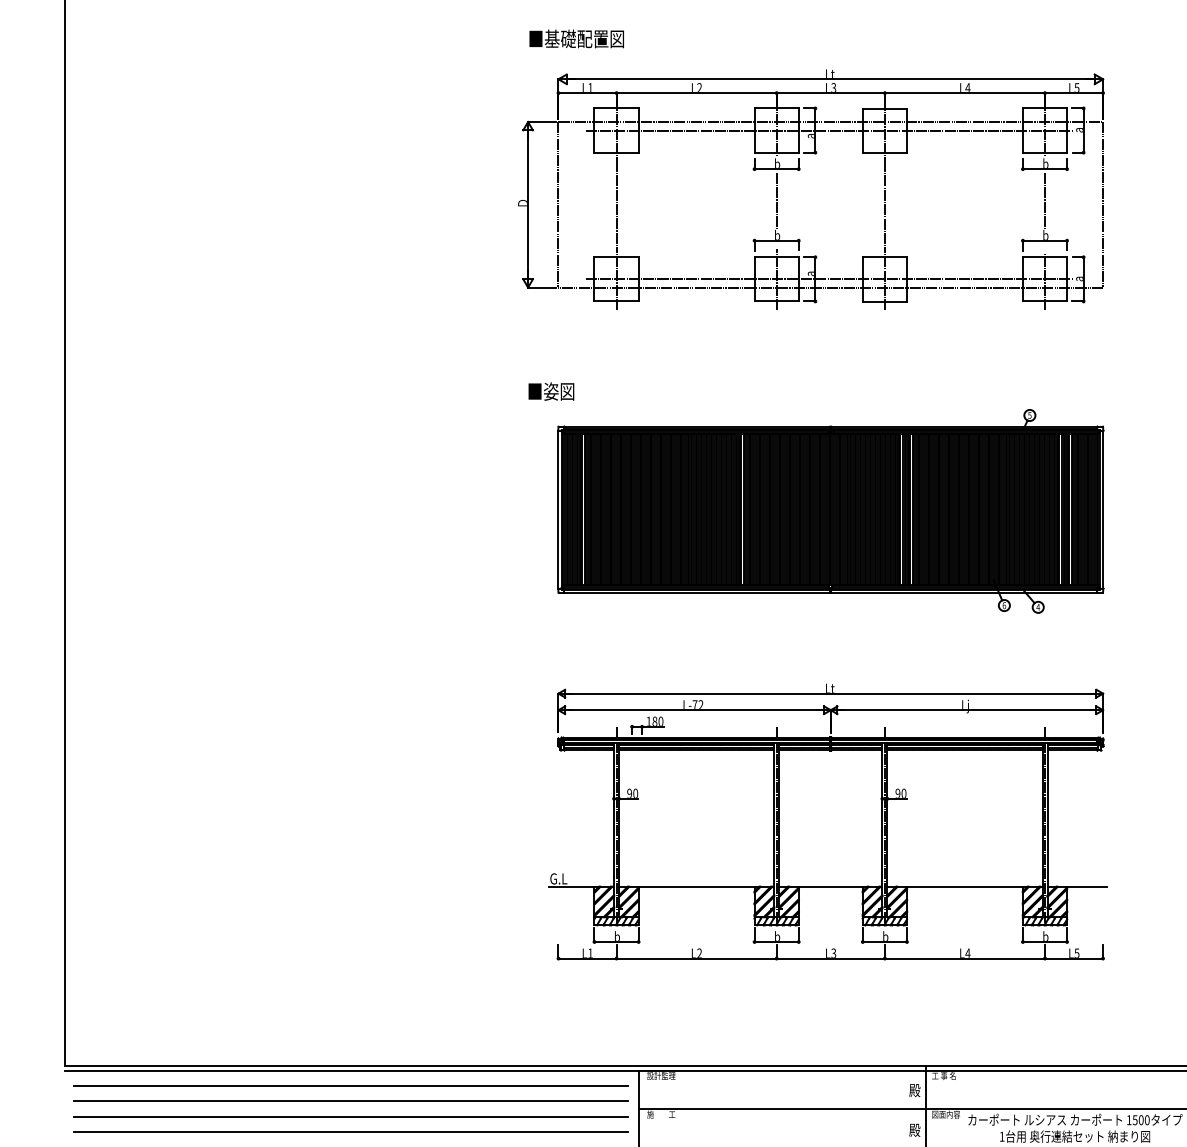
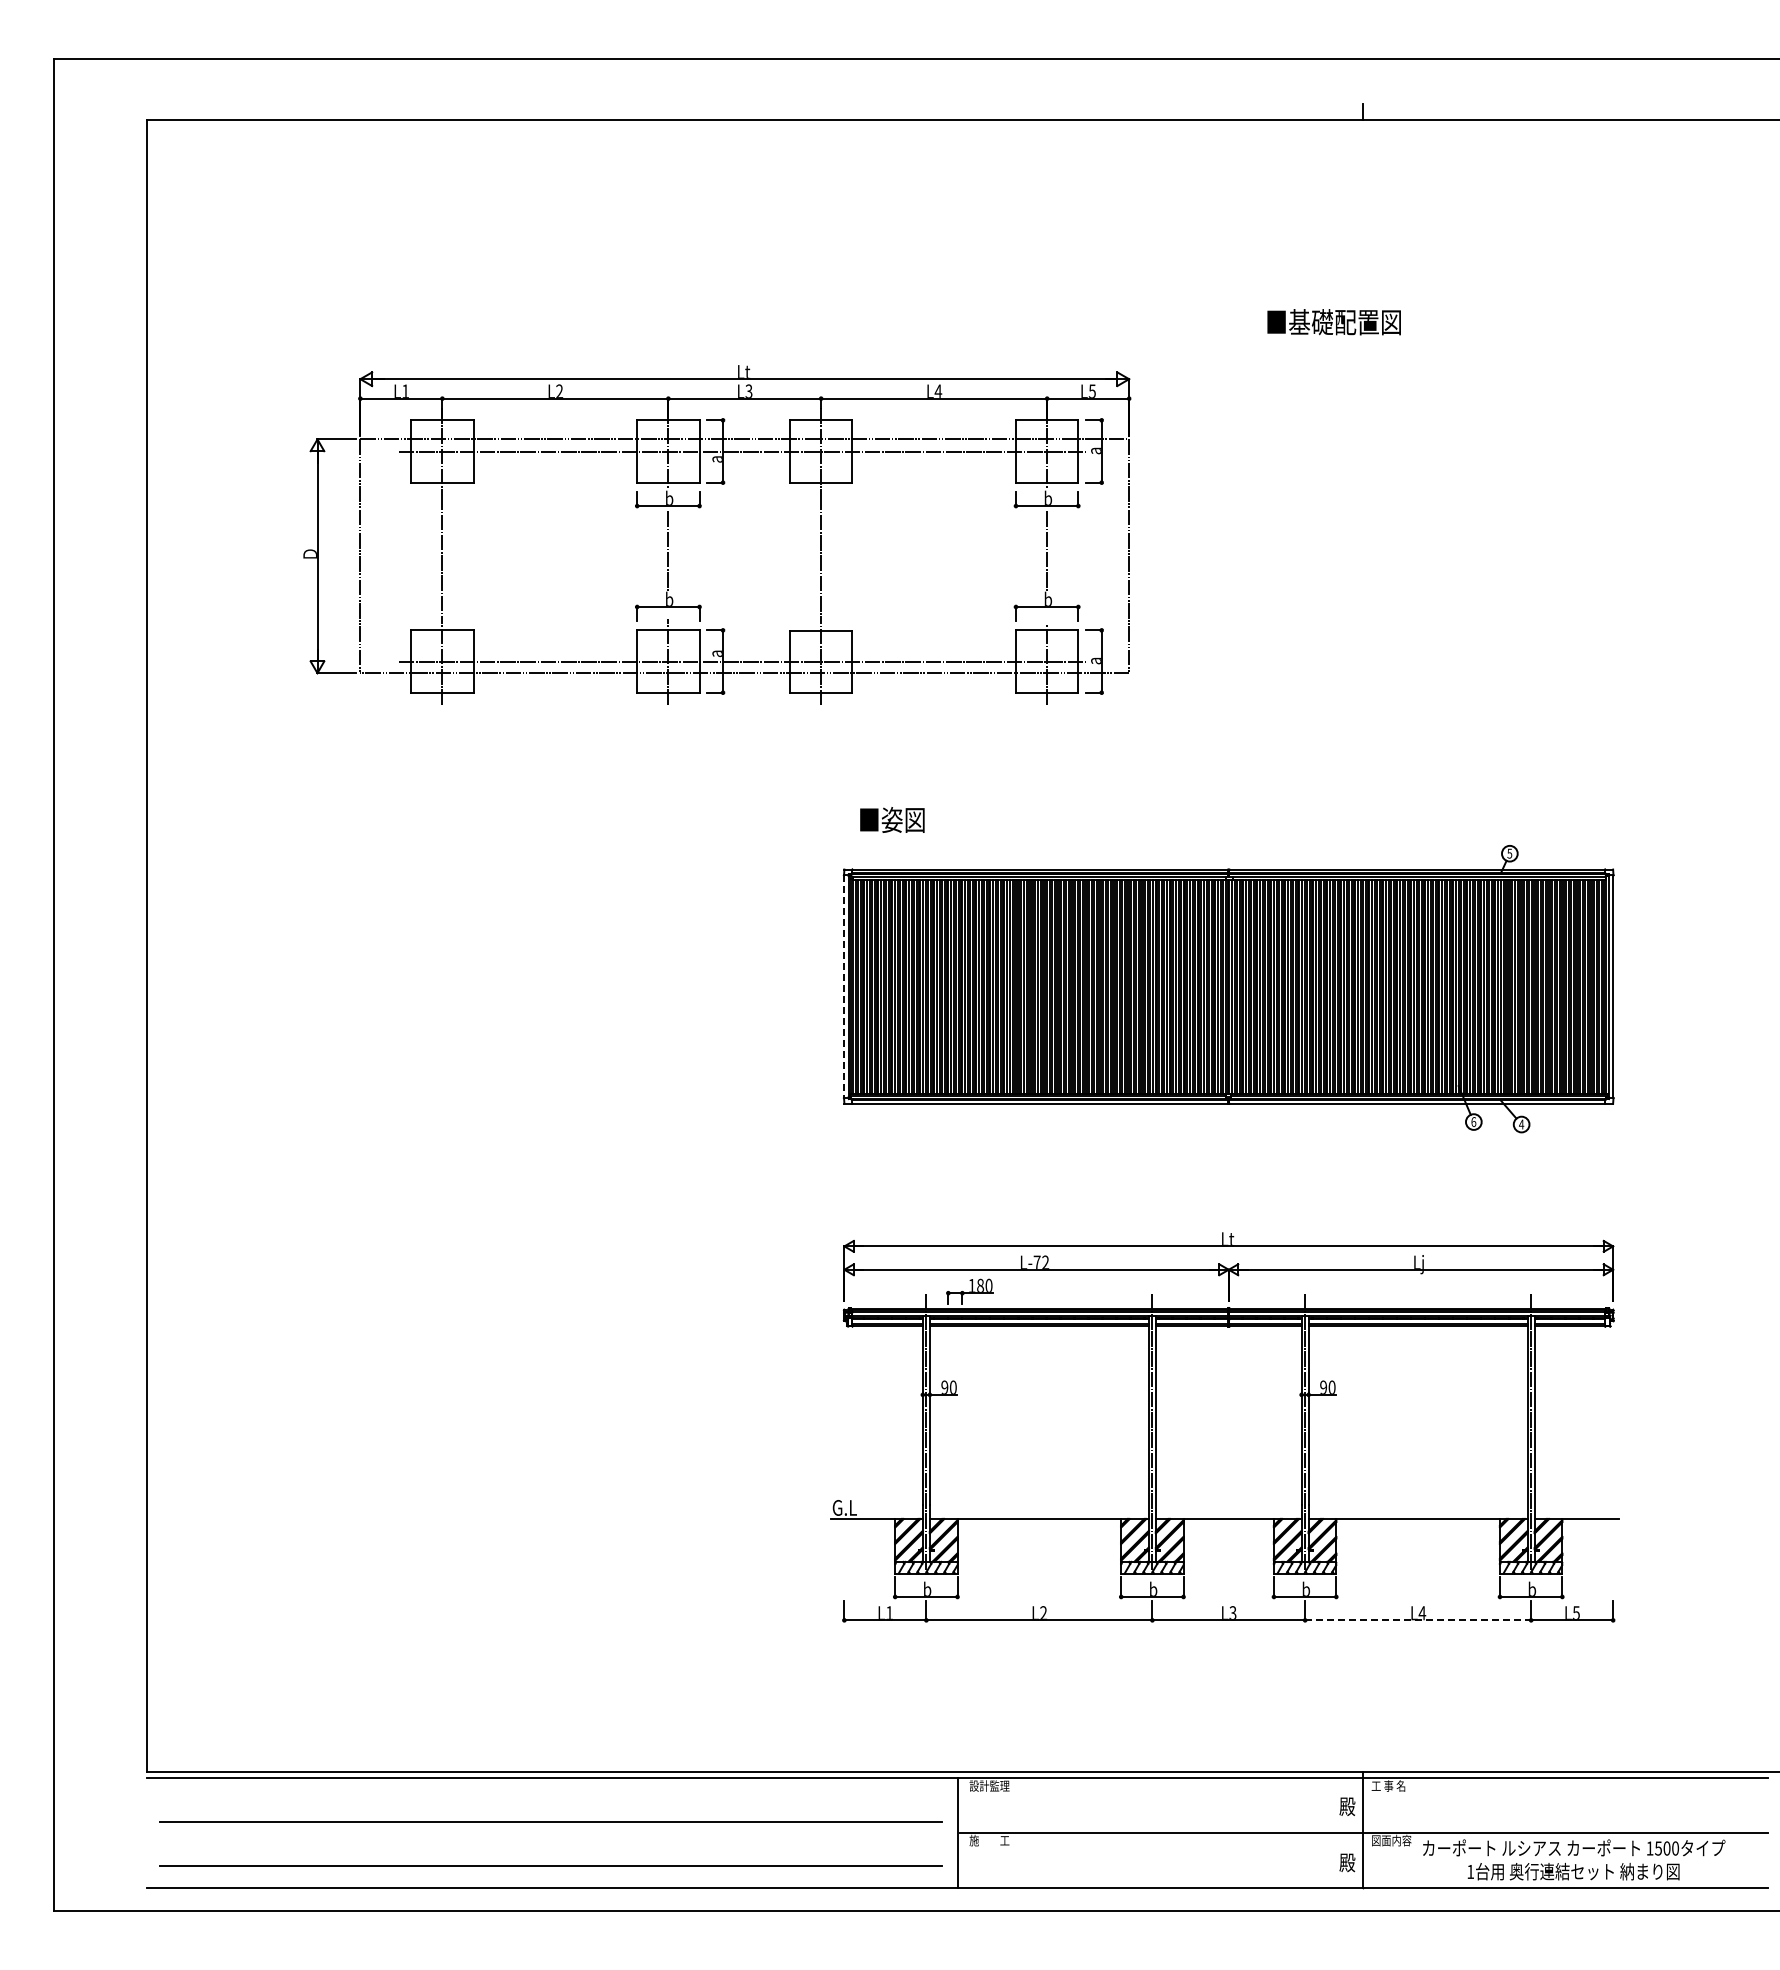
text: (576, 39) -> (1333, 322), moved
part: (799, 170) -> (700, 508), moved
text: (551, 391) -> (892, 819), moved
line: (558, 510) -> (844, 987), solid -> dashed
line: (965, 958) -> (1418, 1620), solid -> dashed
line: (351, 1086) -> (551, 1800), removed
line: (350, 1116) -> (550, 1843), removed

